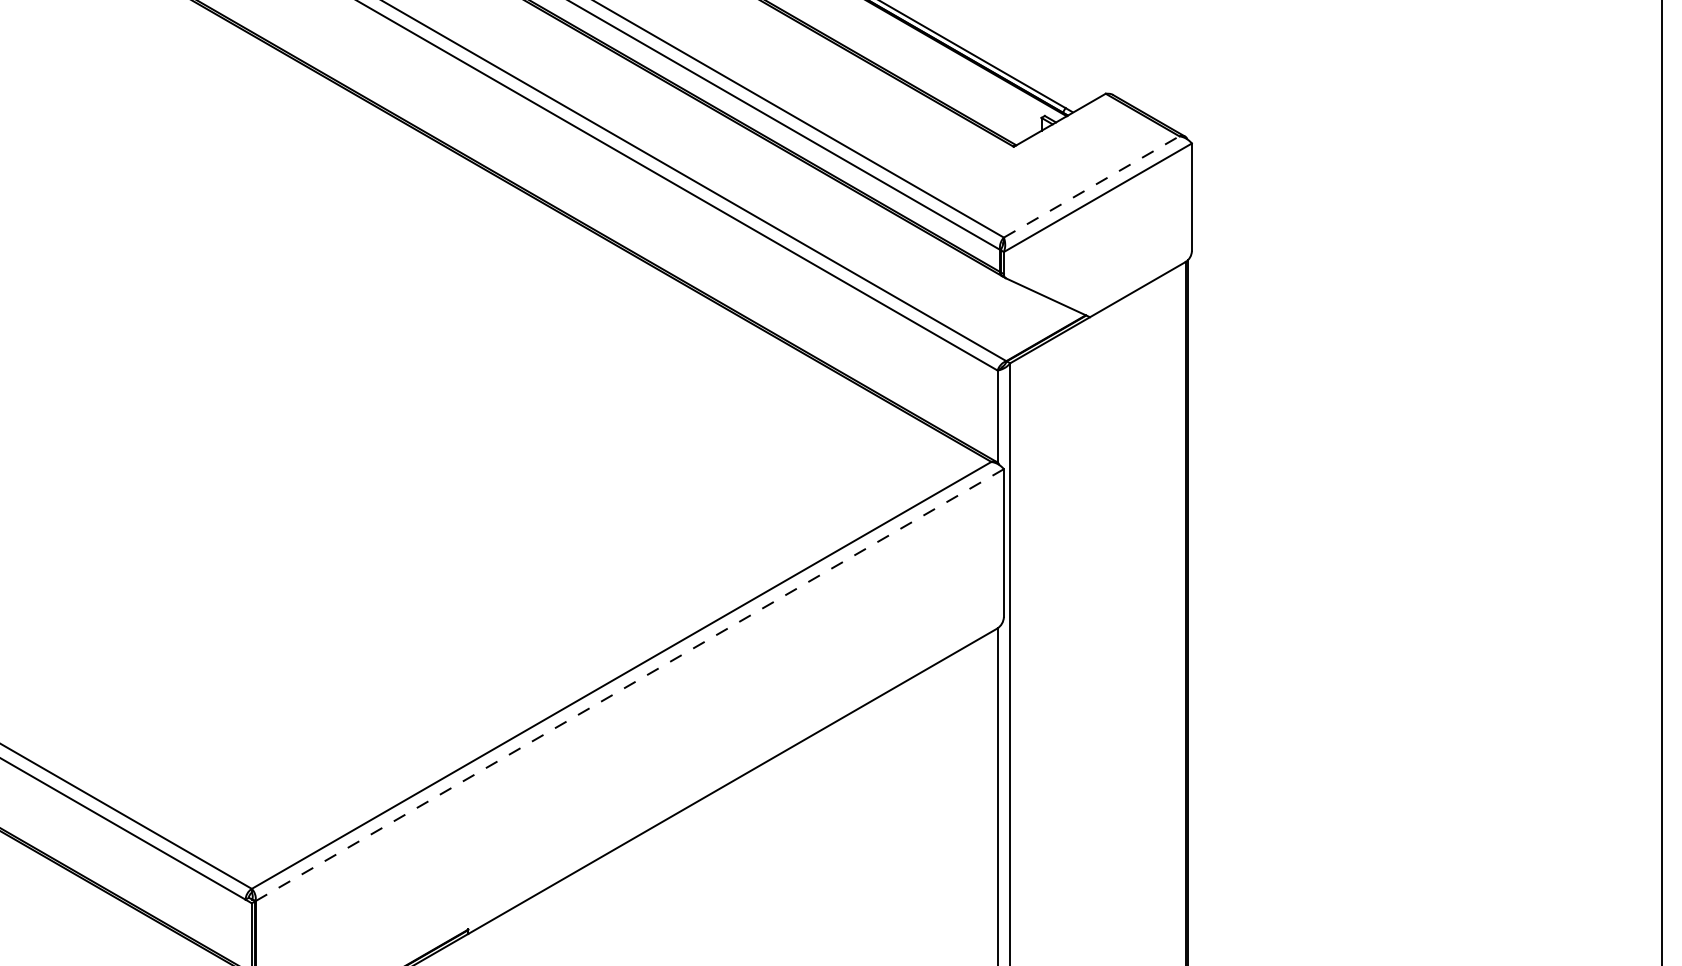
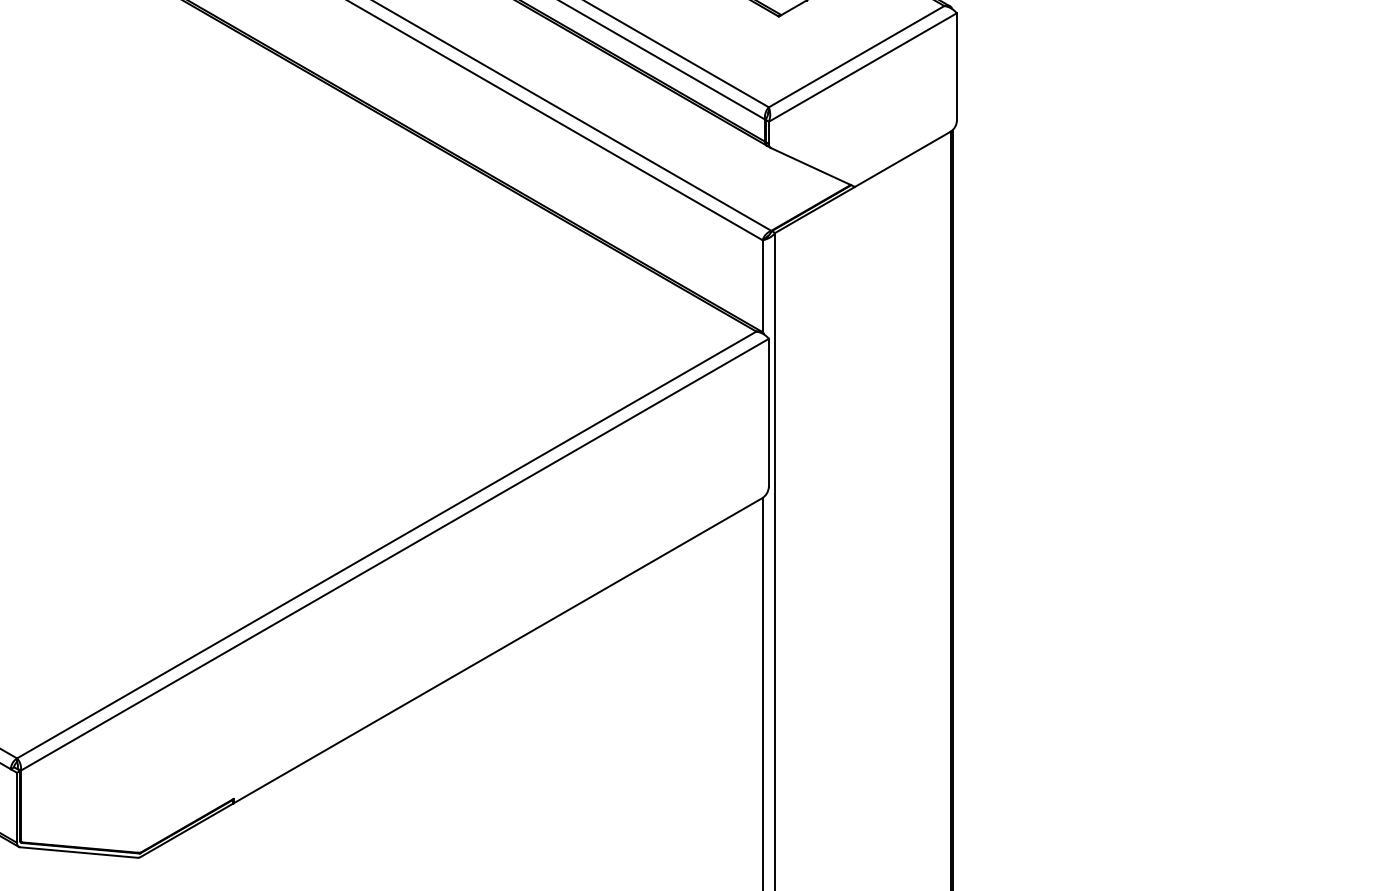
line: (1092, 186) -> (857, 56), dashed -> solid
line: (629, 685) -> (394, 555), dashed -> solid

